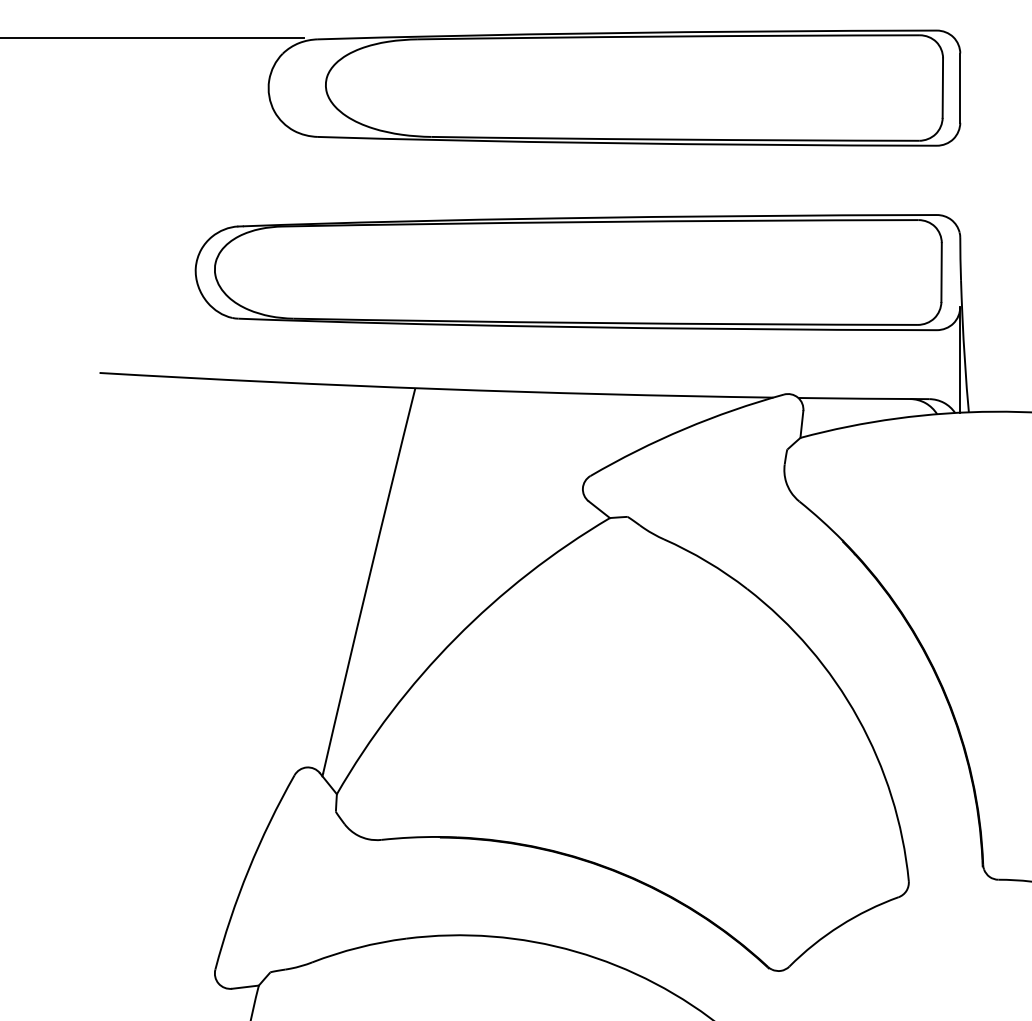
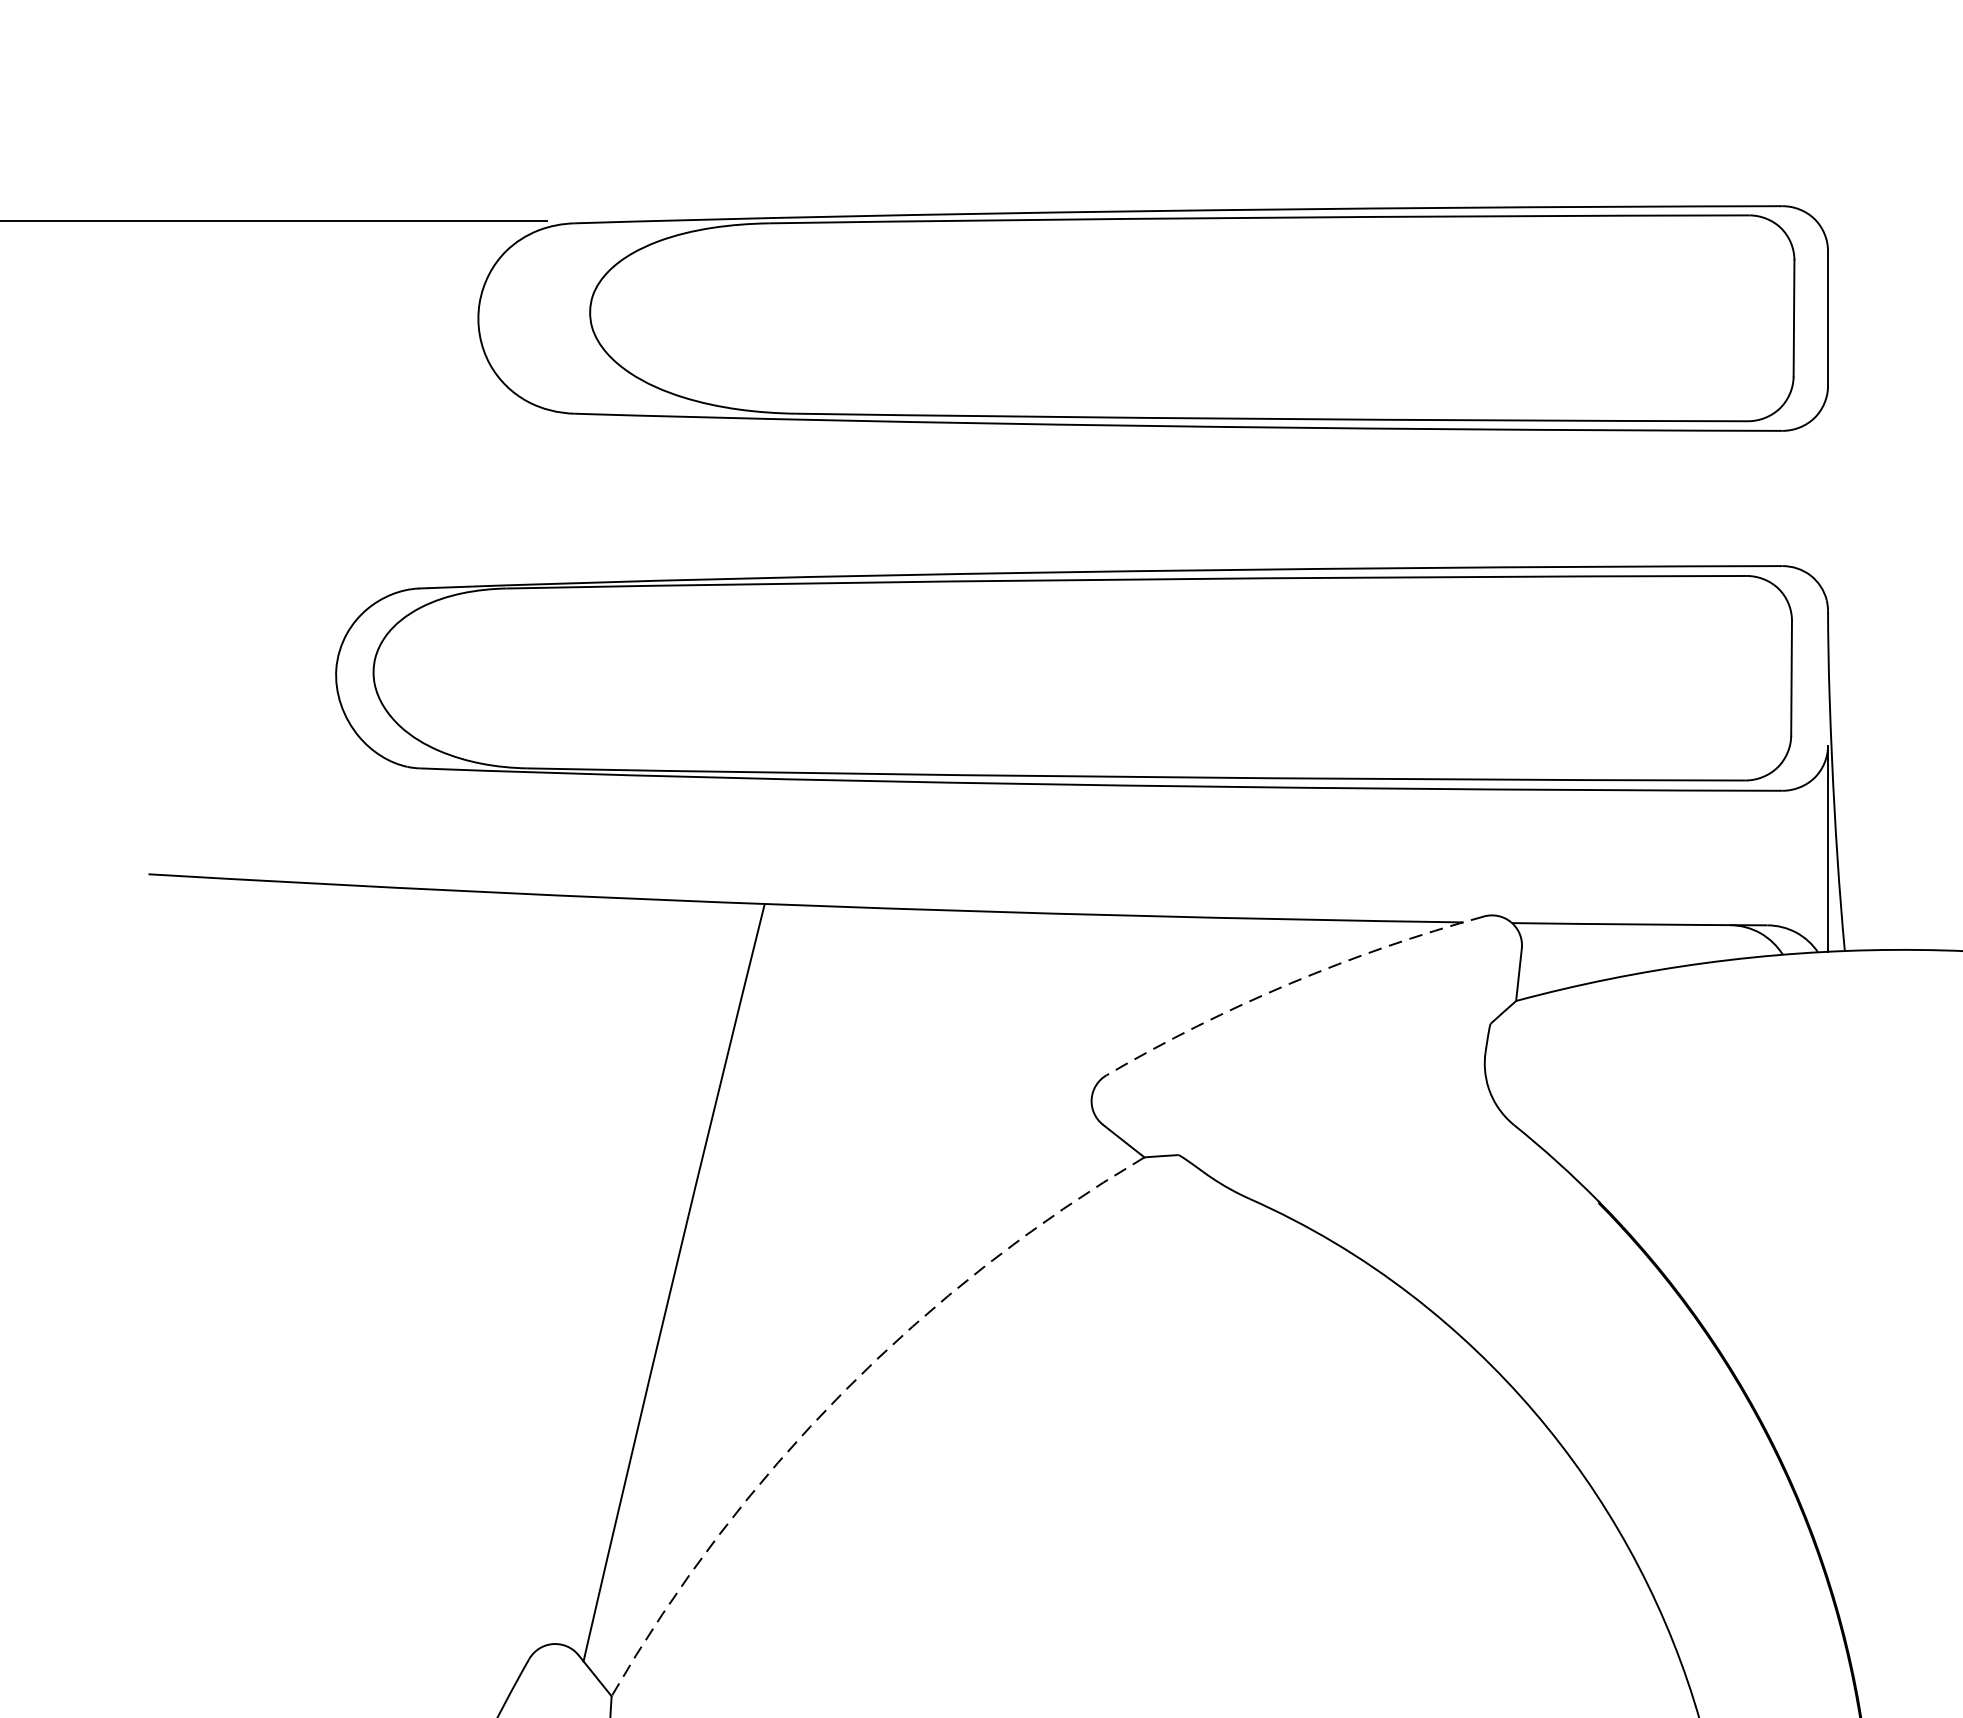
arc: (684, 429) -> (1289, 984), solid -> dashed
arc: (455, 638) -> (843, 1392), solid -> dashed

